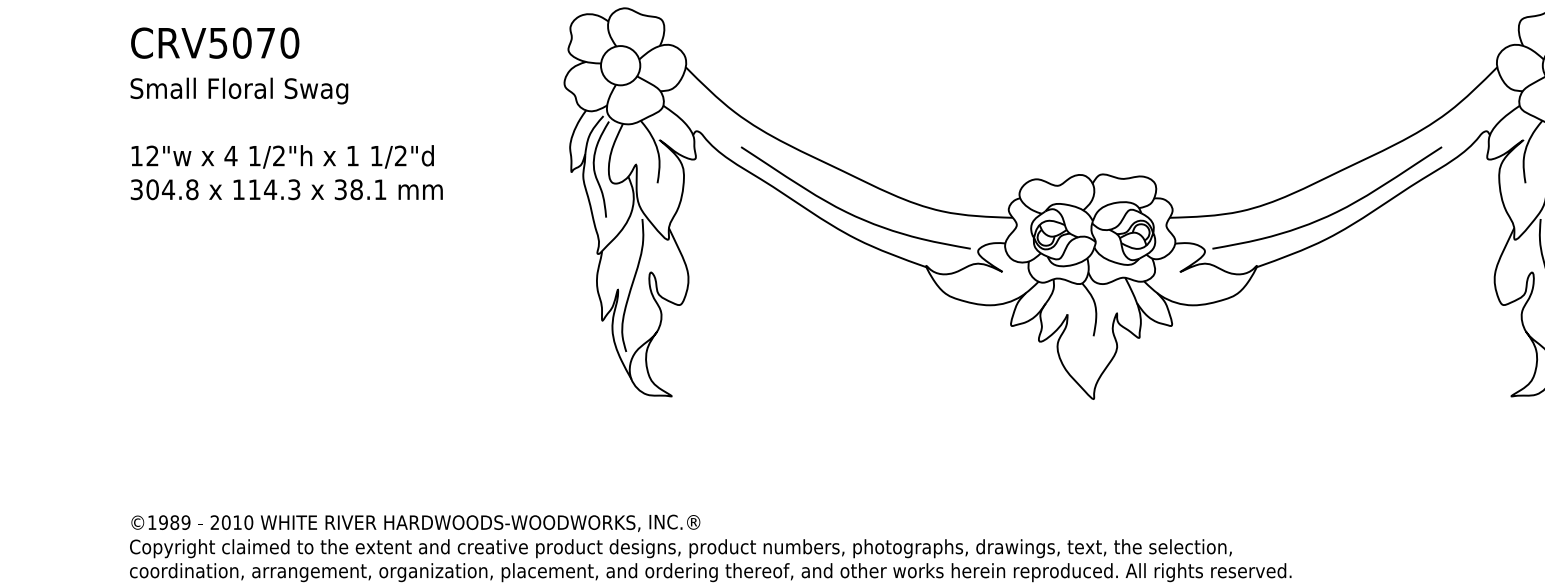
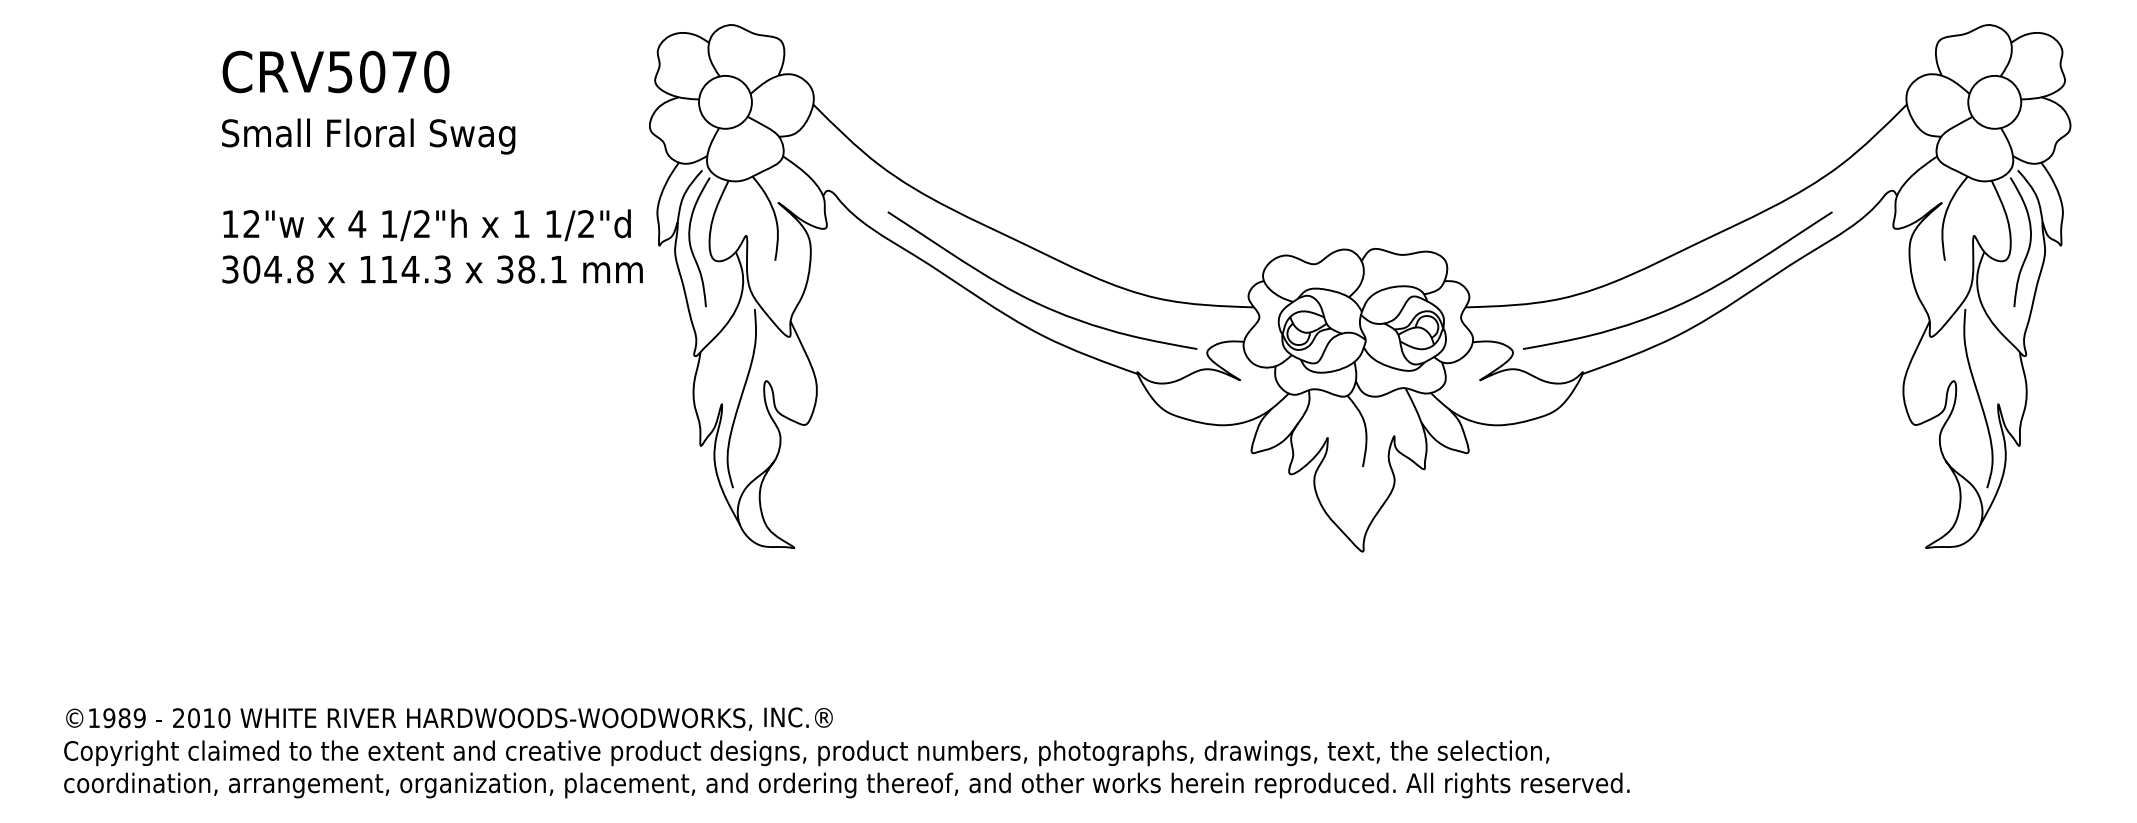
text: (286, 113) -> (432, 166), moved

